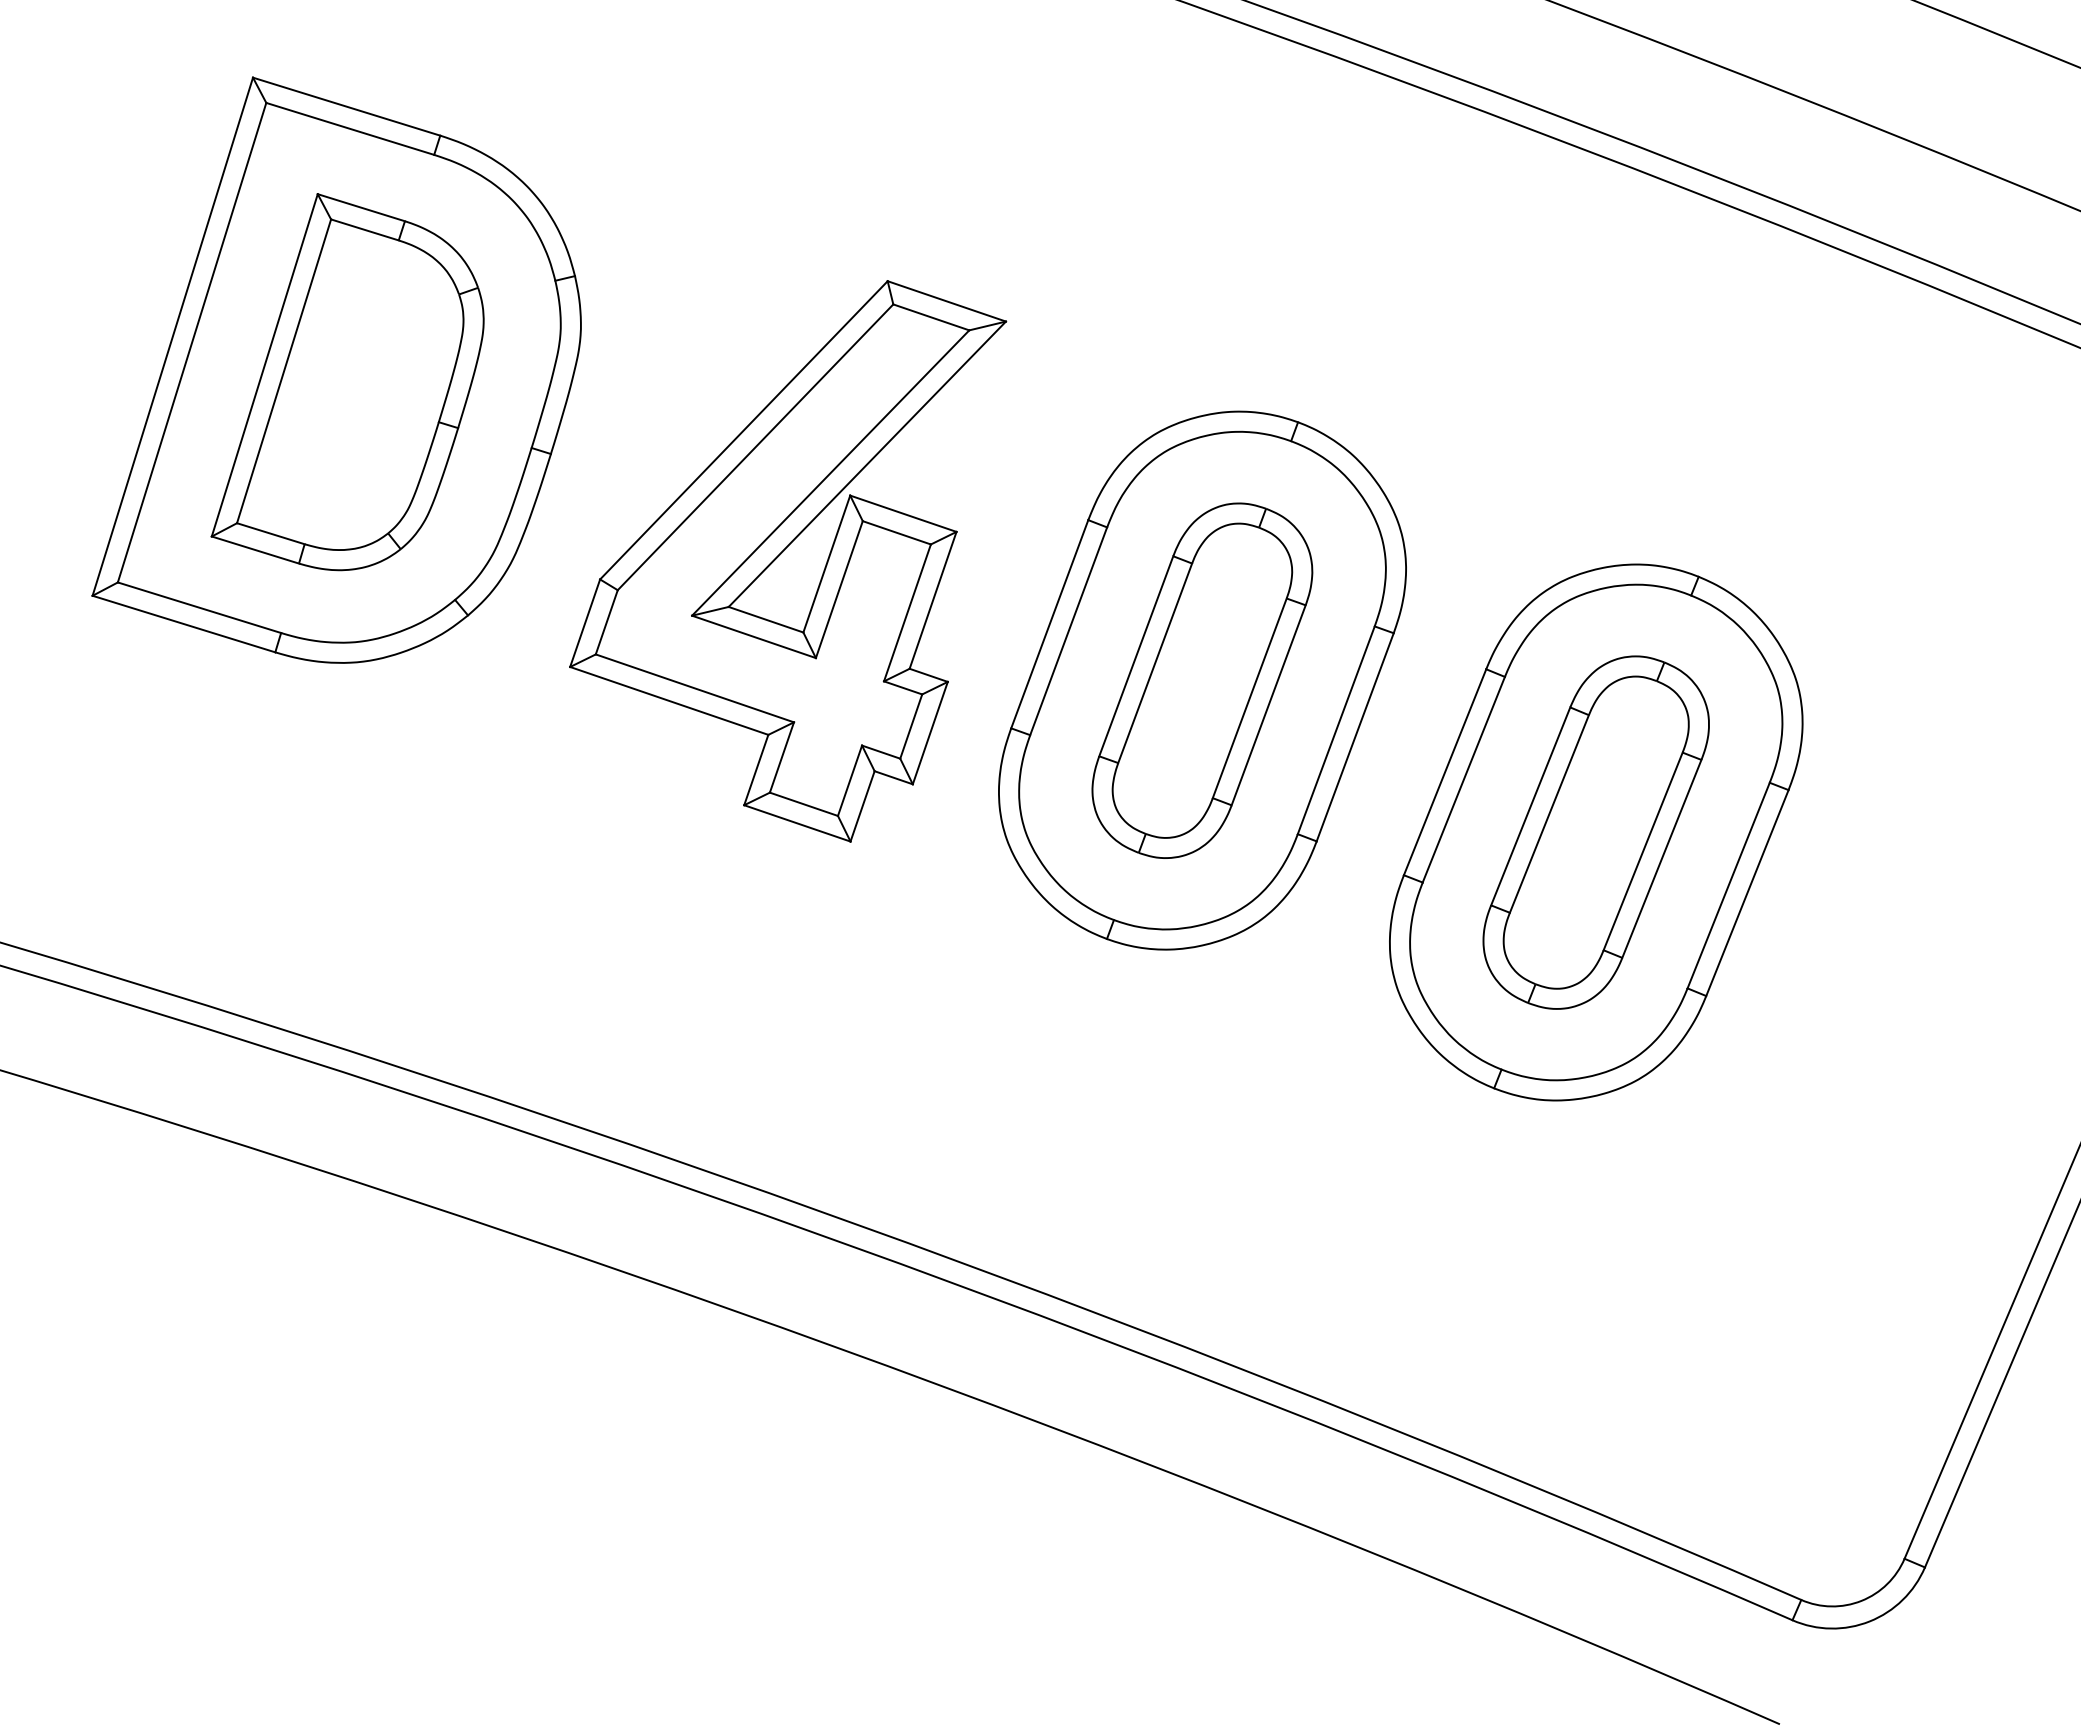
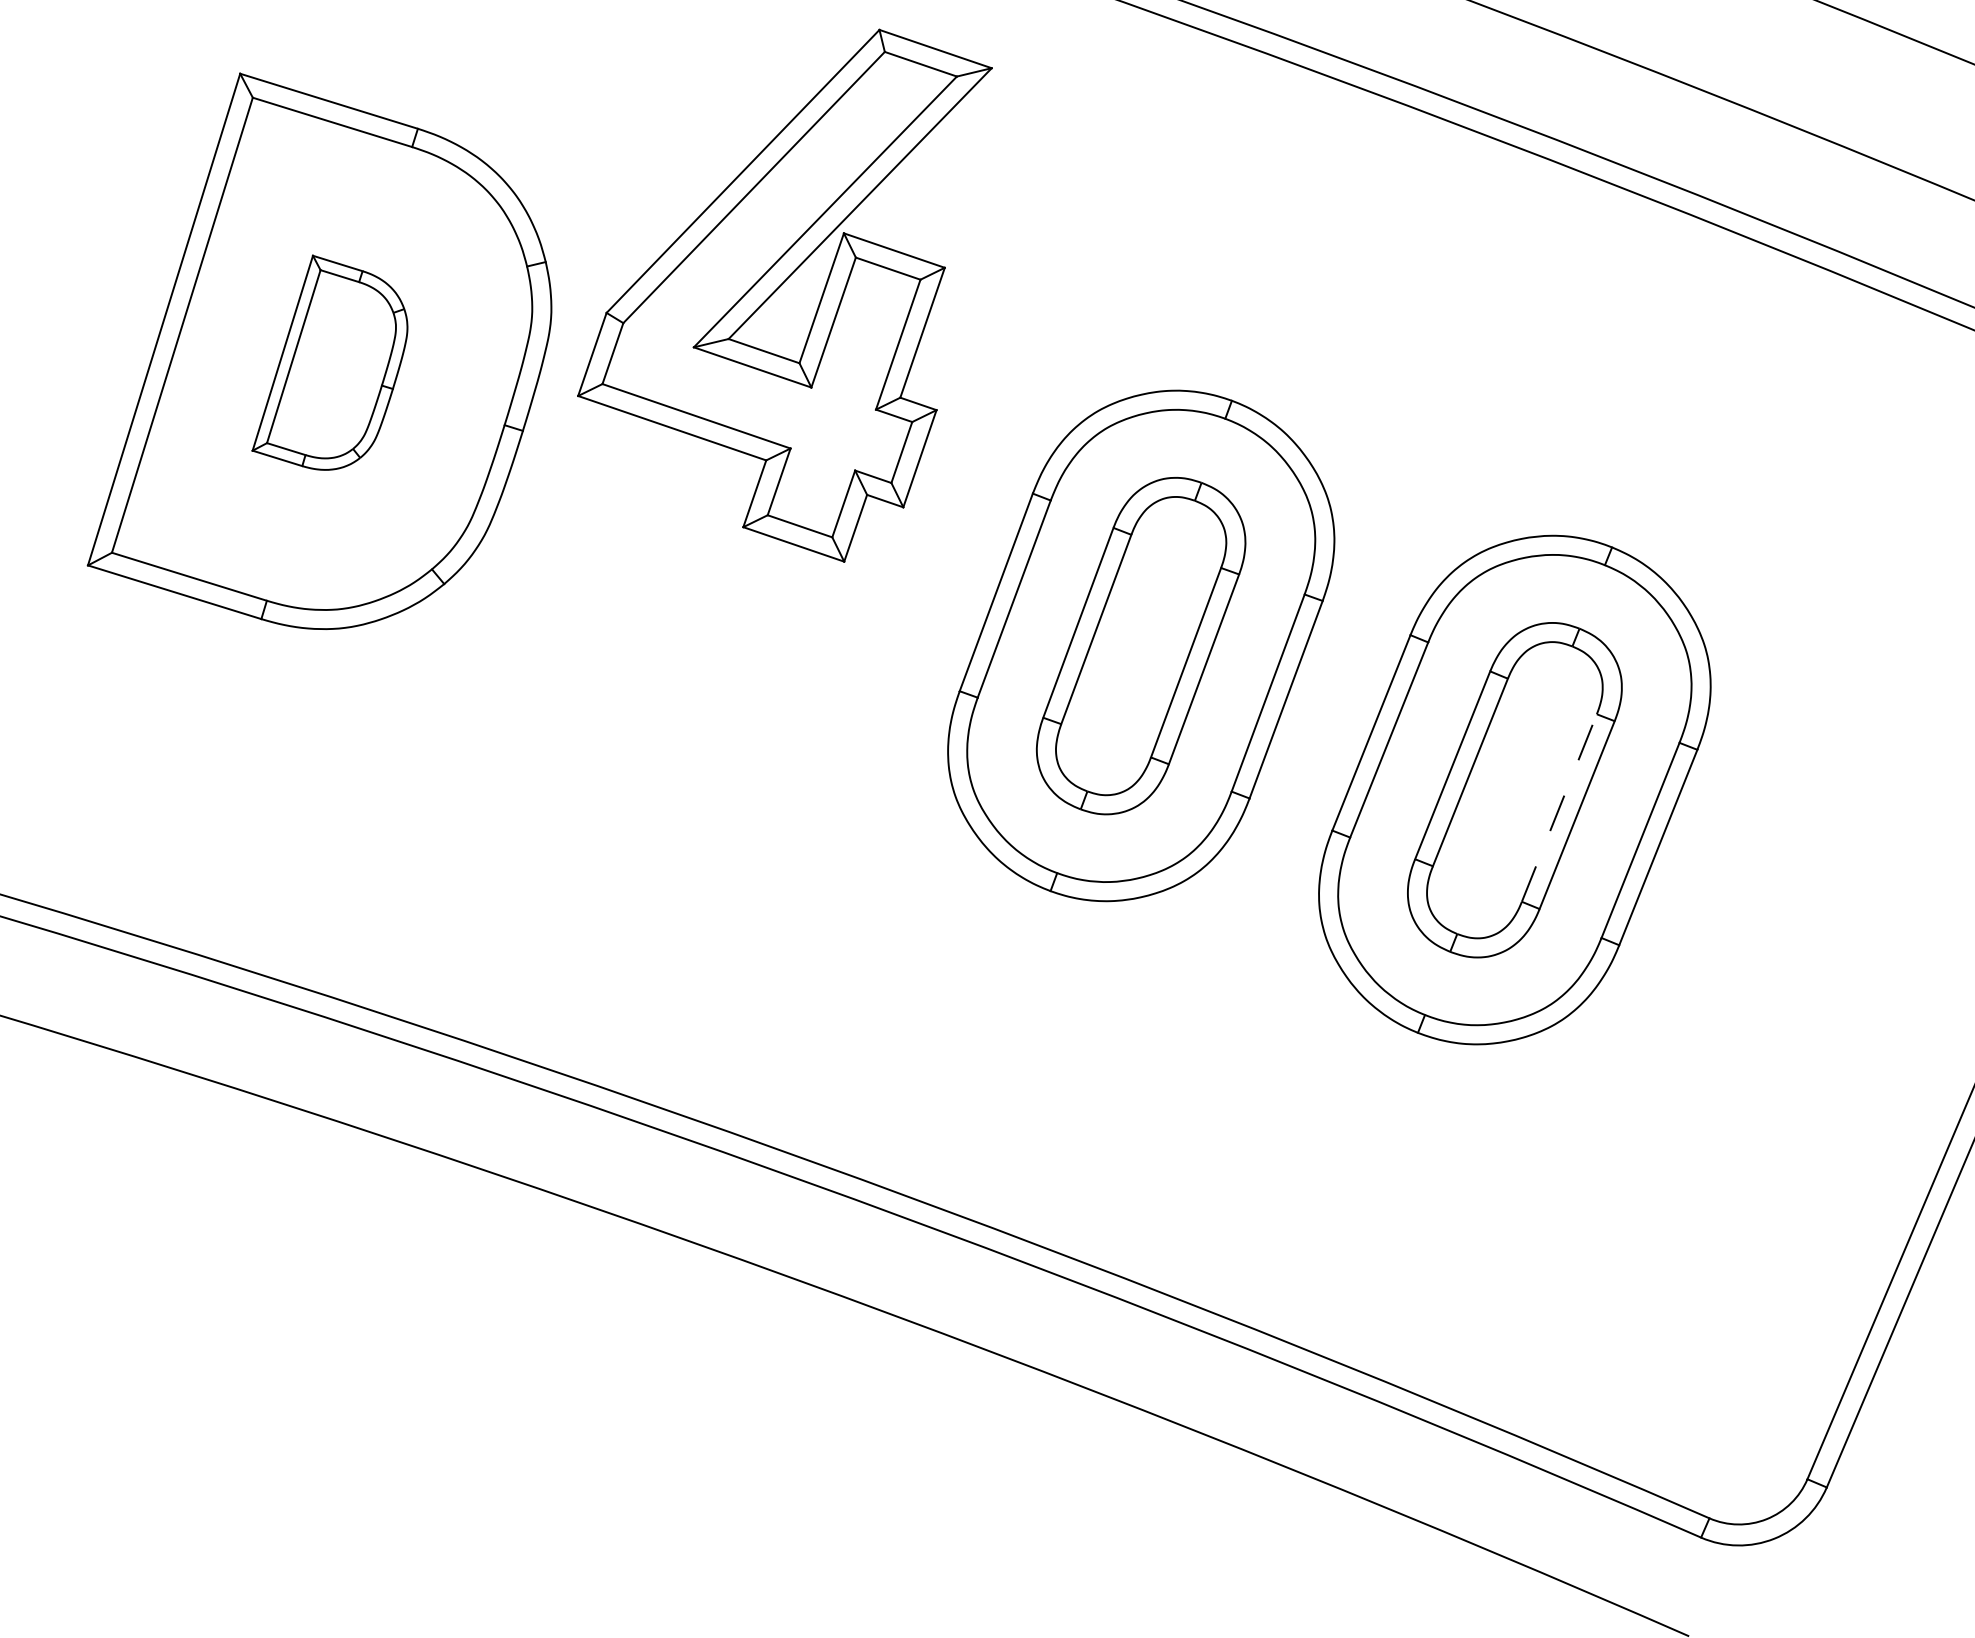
part: (347, 381) -> (329, 362), size x0.6
part: (781, 554) -> (778, 289), moved
line: (1643, 851) -> (1559, 808), solid -> dashed

